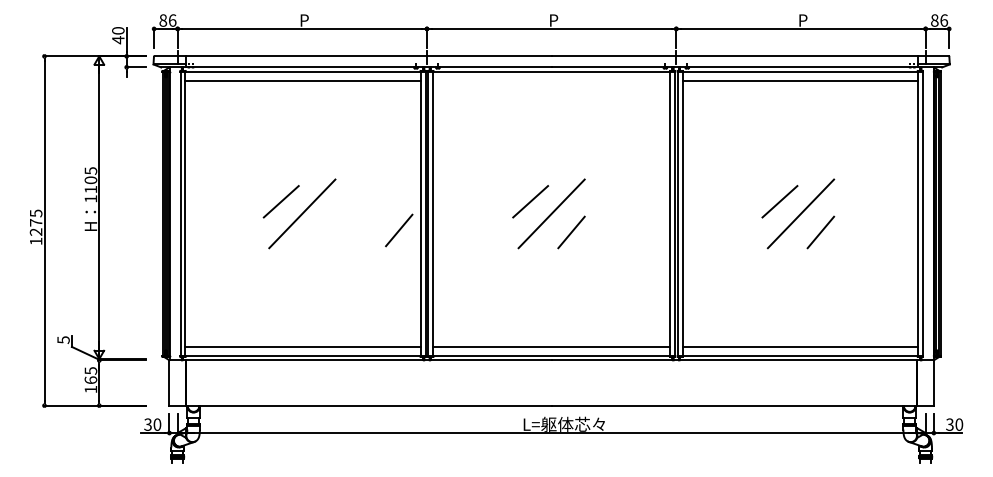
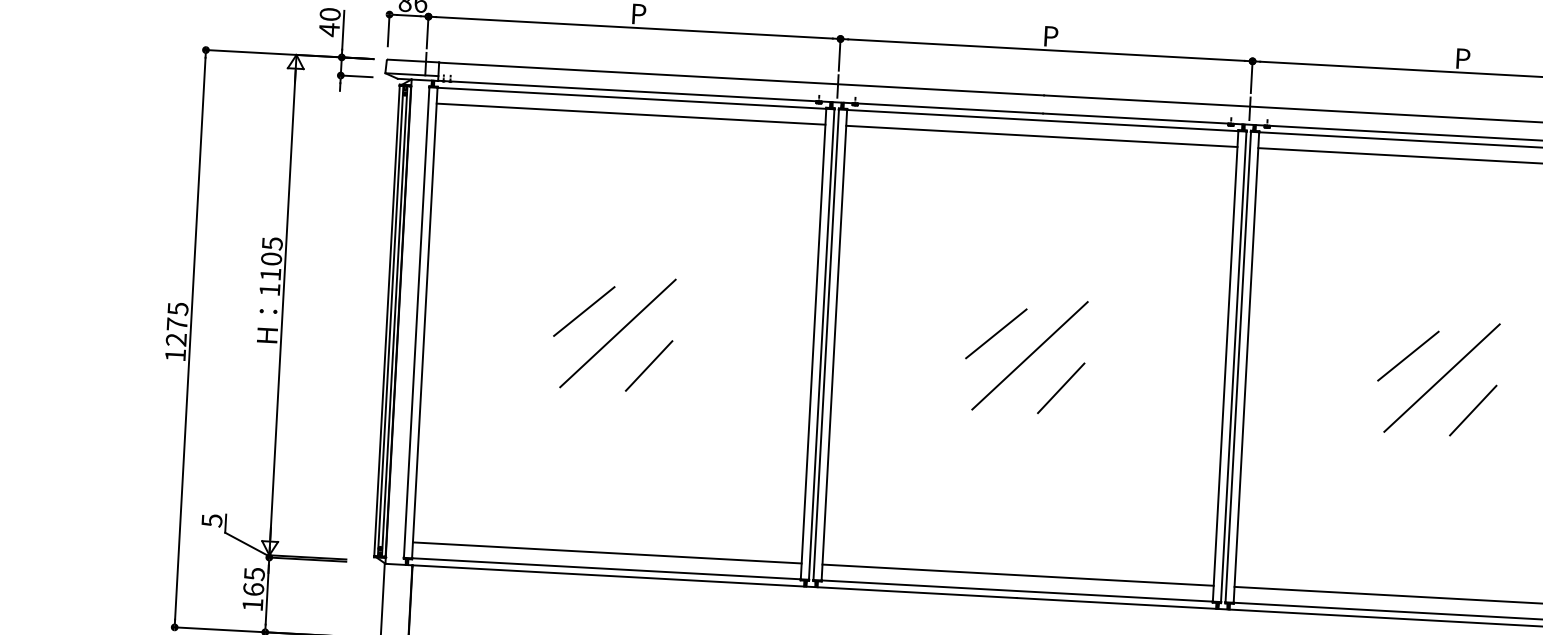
line: (551, 81) -> (1041, 137), added
line: (399, 230) -> (649, 366), moved

